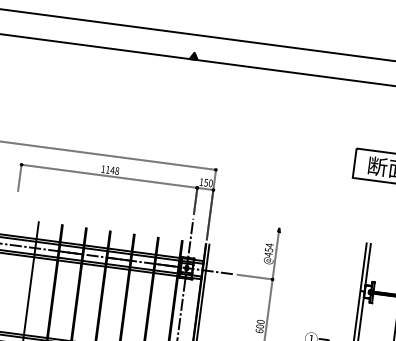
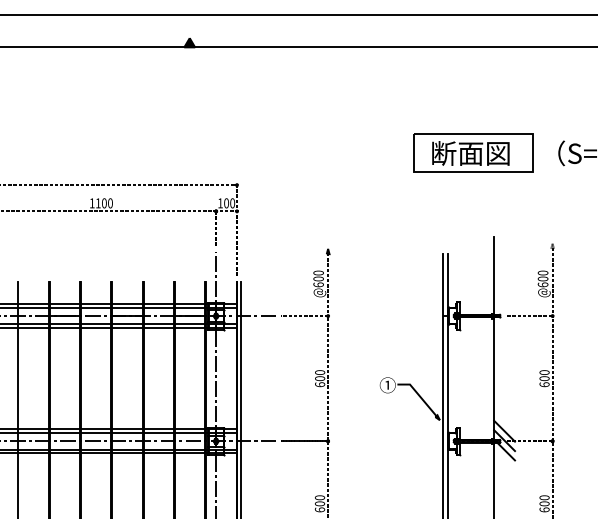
text: (114, 170) -> (106, 203), 1148 -> 1100
text: (206, 182) -> (226, 203), 150 -> 100
text: (269, 249) -> (318, 278), @454 -> @600

